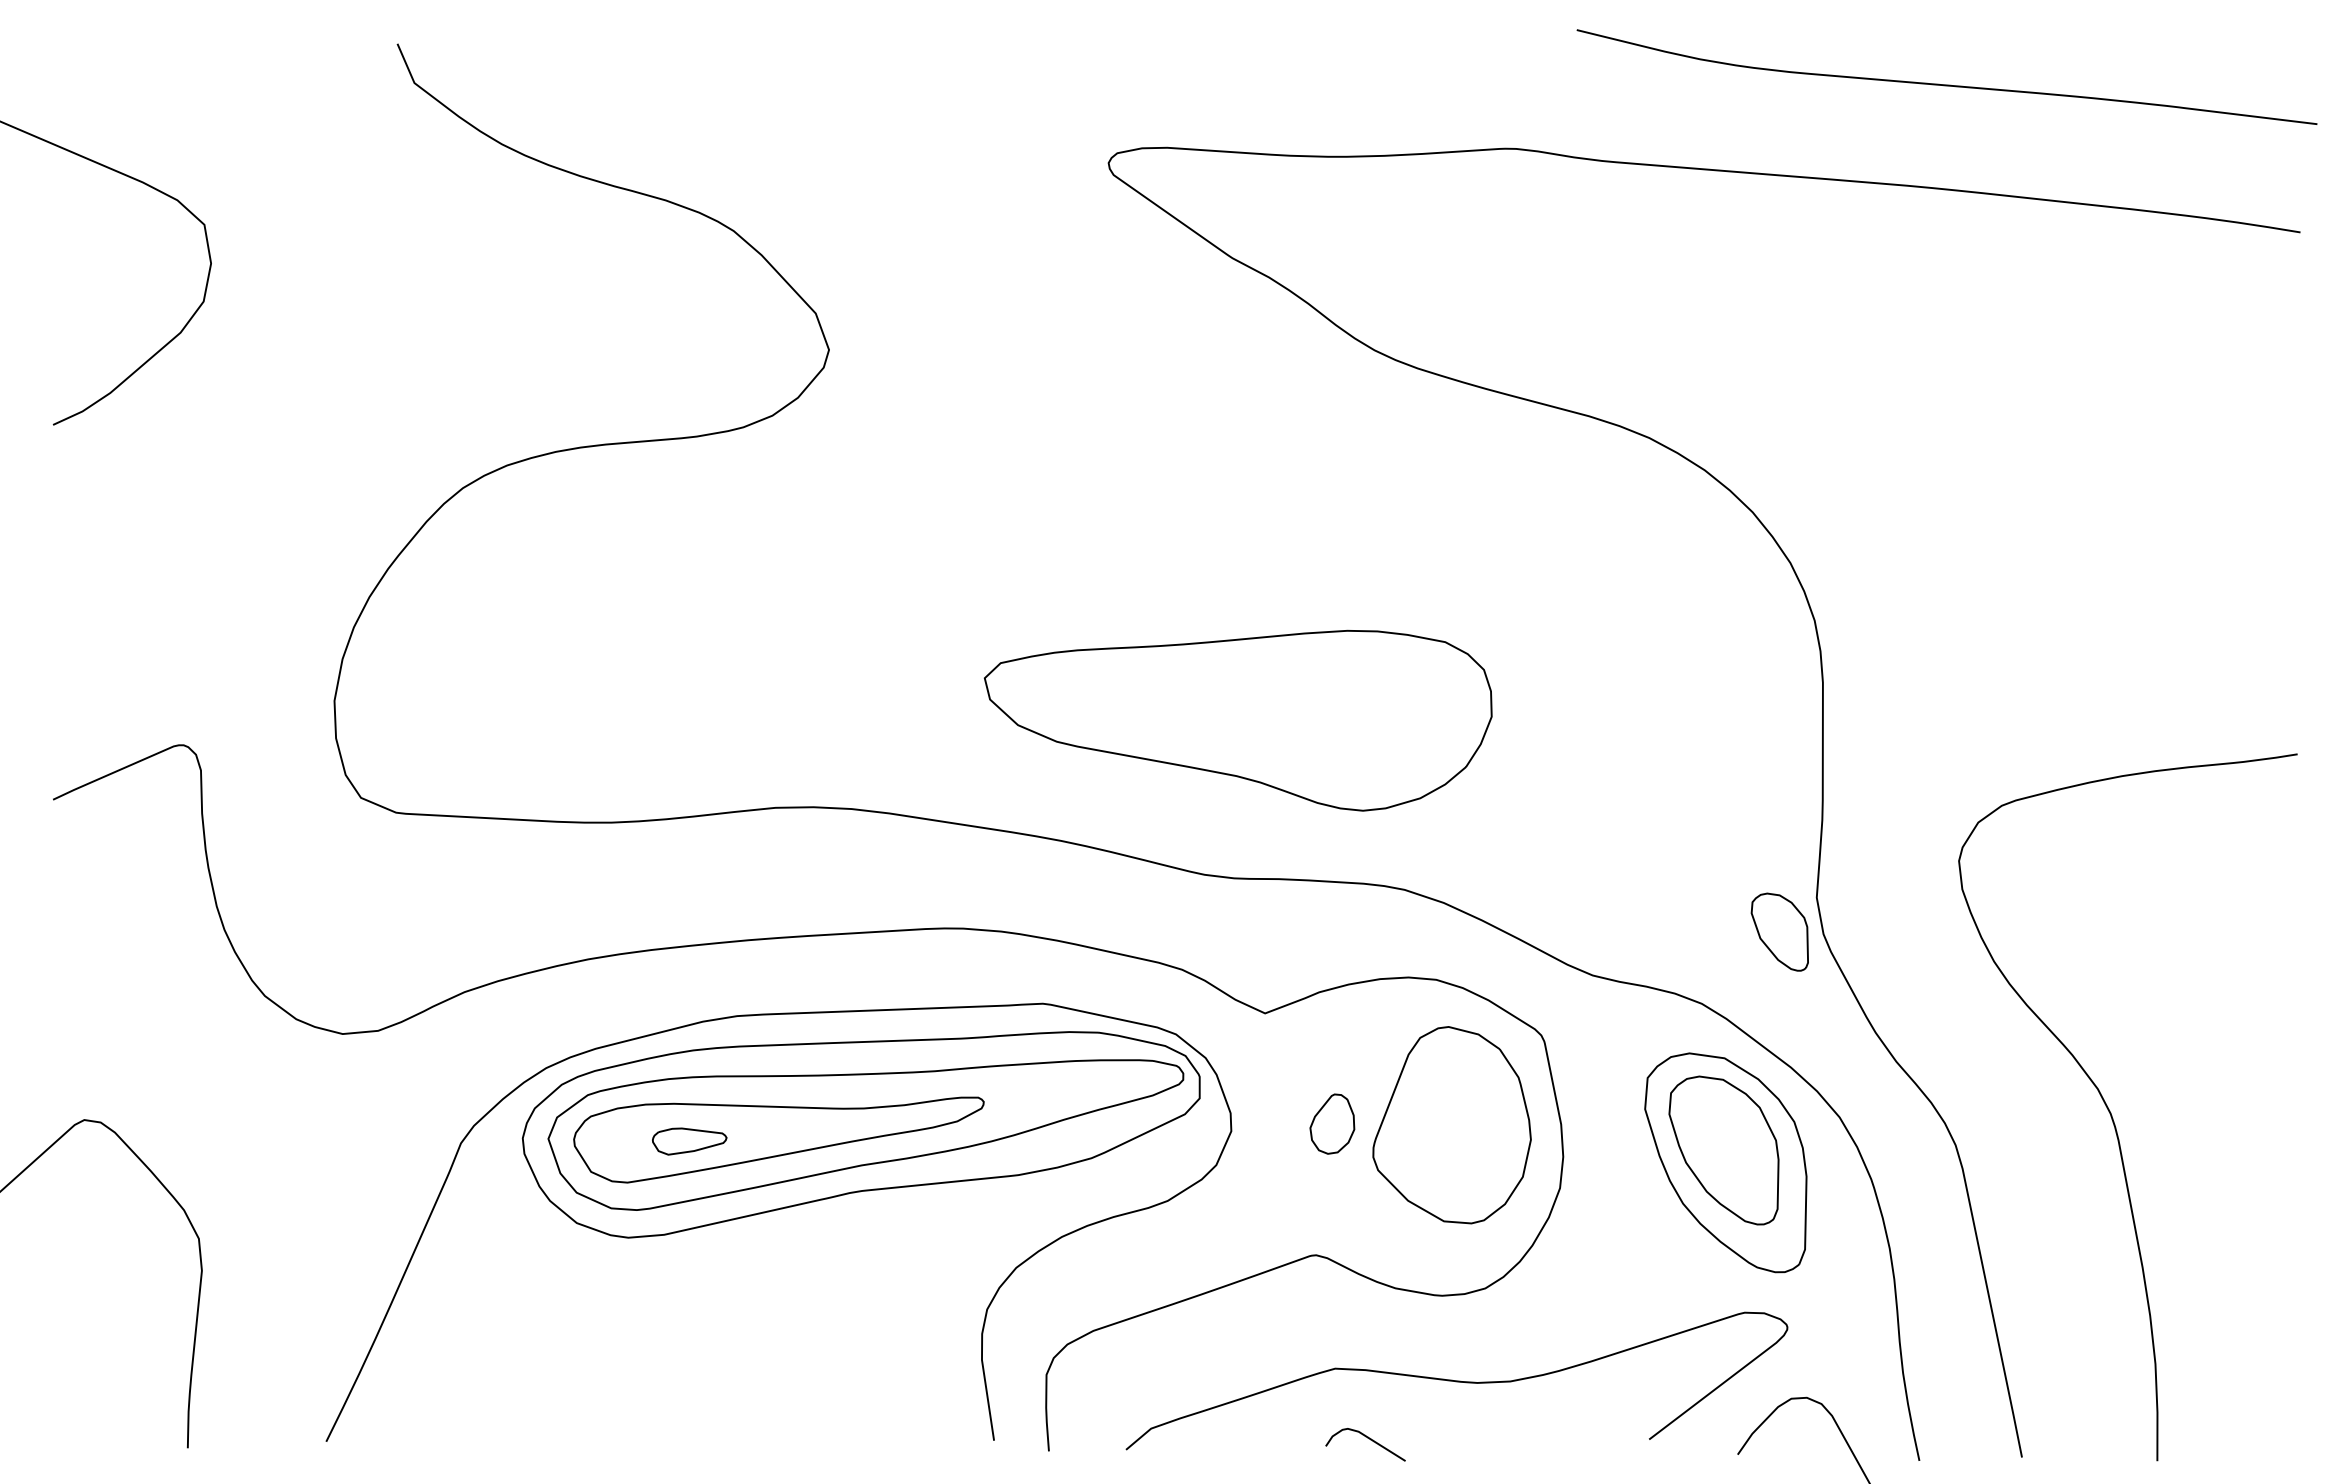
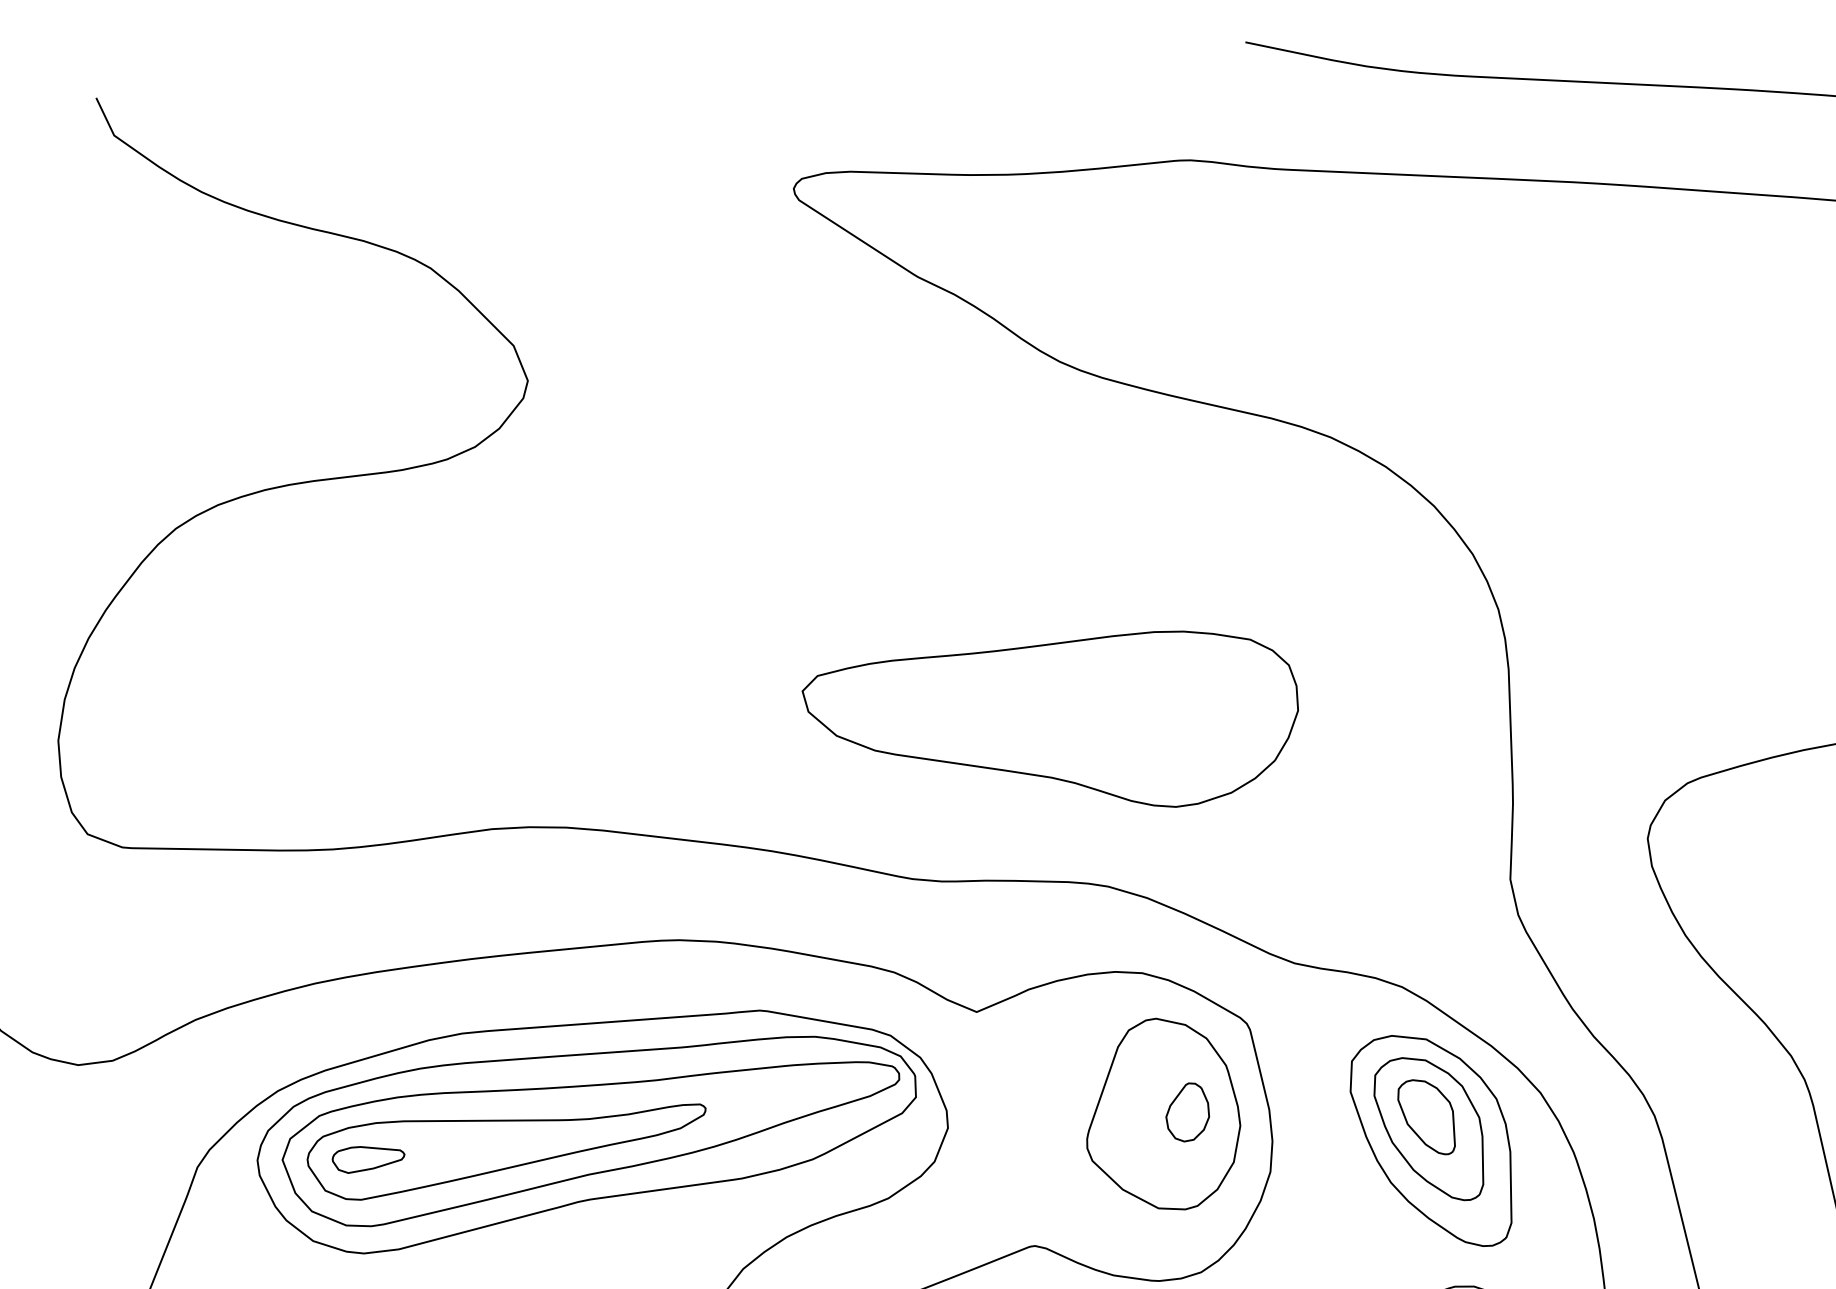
part: (1237, 720) -> (1050, 723), moved
part: (1779, 931) -> (1426, 1116), moved
part: (1332, 1123) -> (1187, 1111), moved
part: (689, 1141) -> (368, 1159), moved

